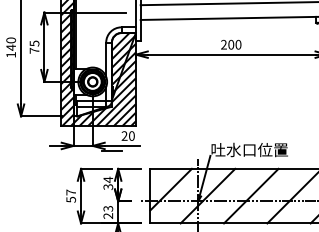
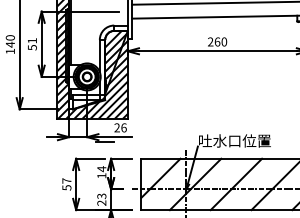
text: (231, 44) -> (217, 41), 200 -> 260
text: (34, 46) -> (32, 43), 75 -> 51
text: (131, 135) -> (123, 127), 20 -> 26
text: (108, 186) -> (102, 175), 34 -> 14

